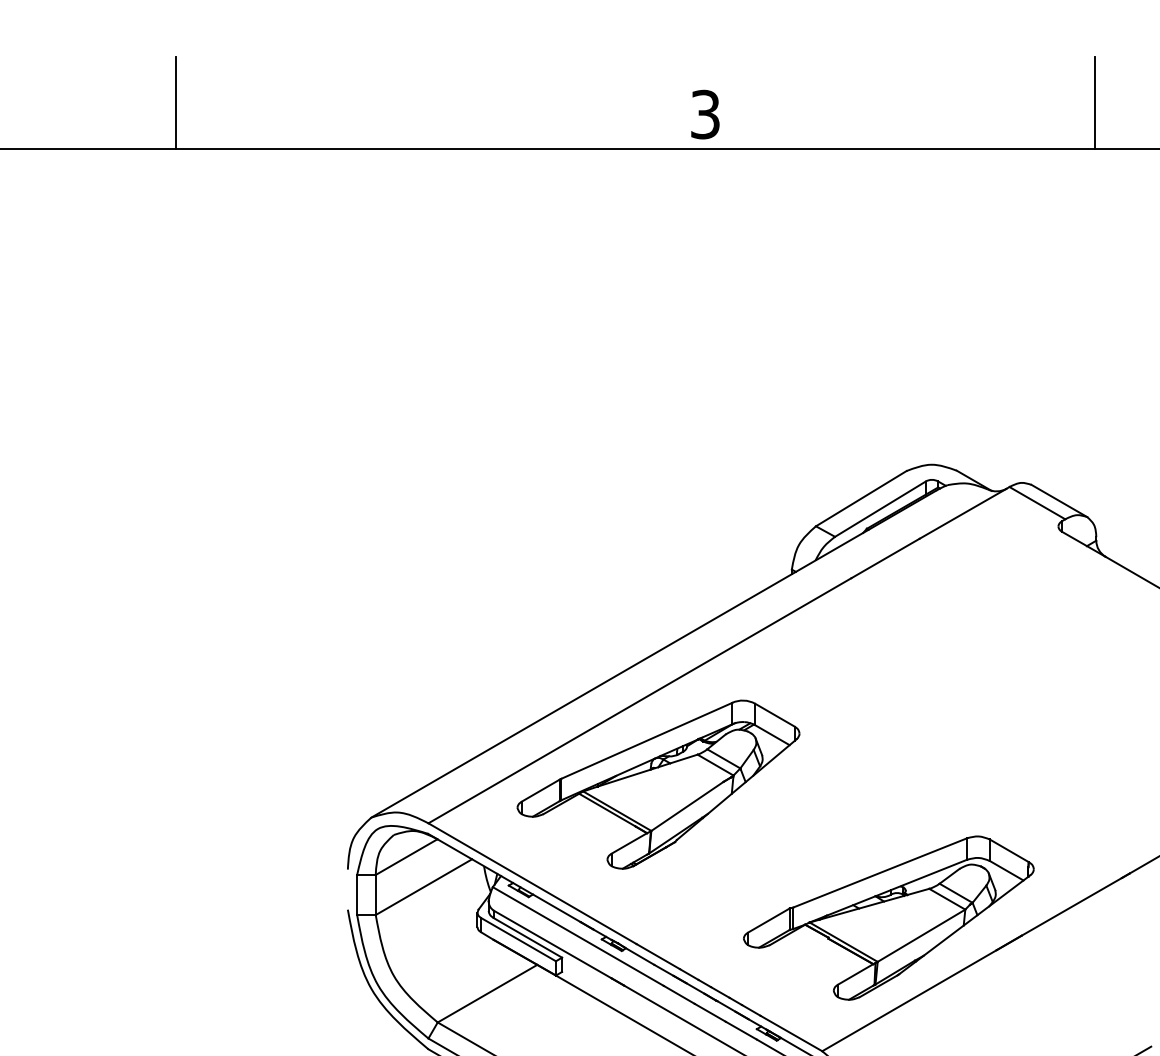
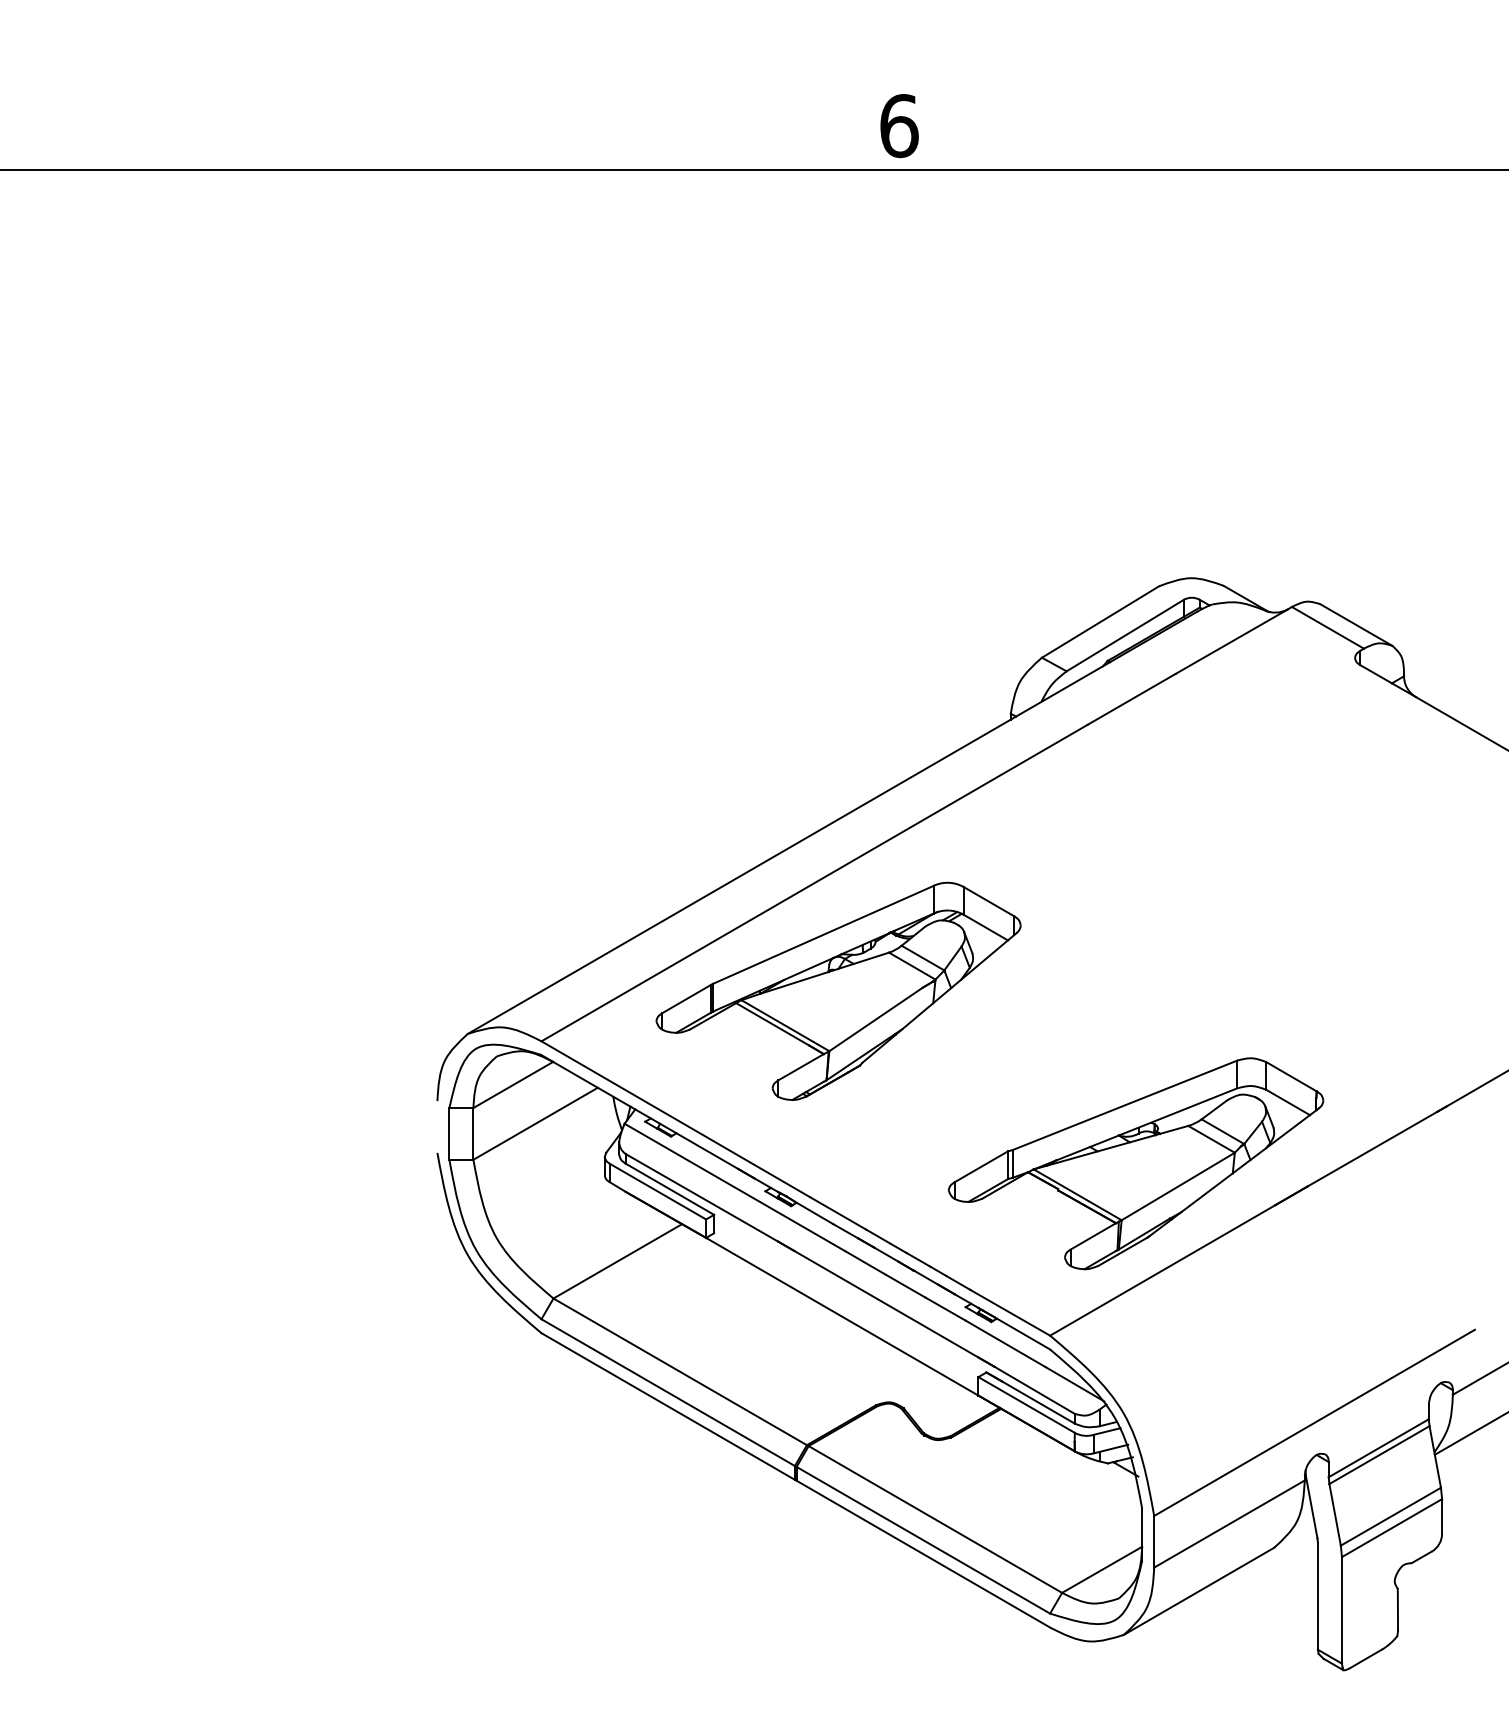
line: (176, 102) -> (215, 110), removed
line: (1095, 102) -> (1402, 110), removed
text: (705, 114) -> (899, 126), 3 -> 6

